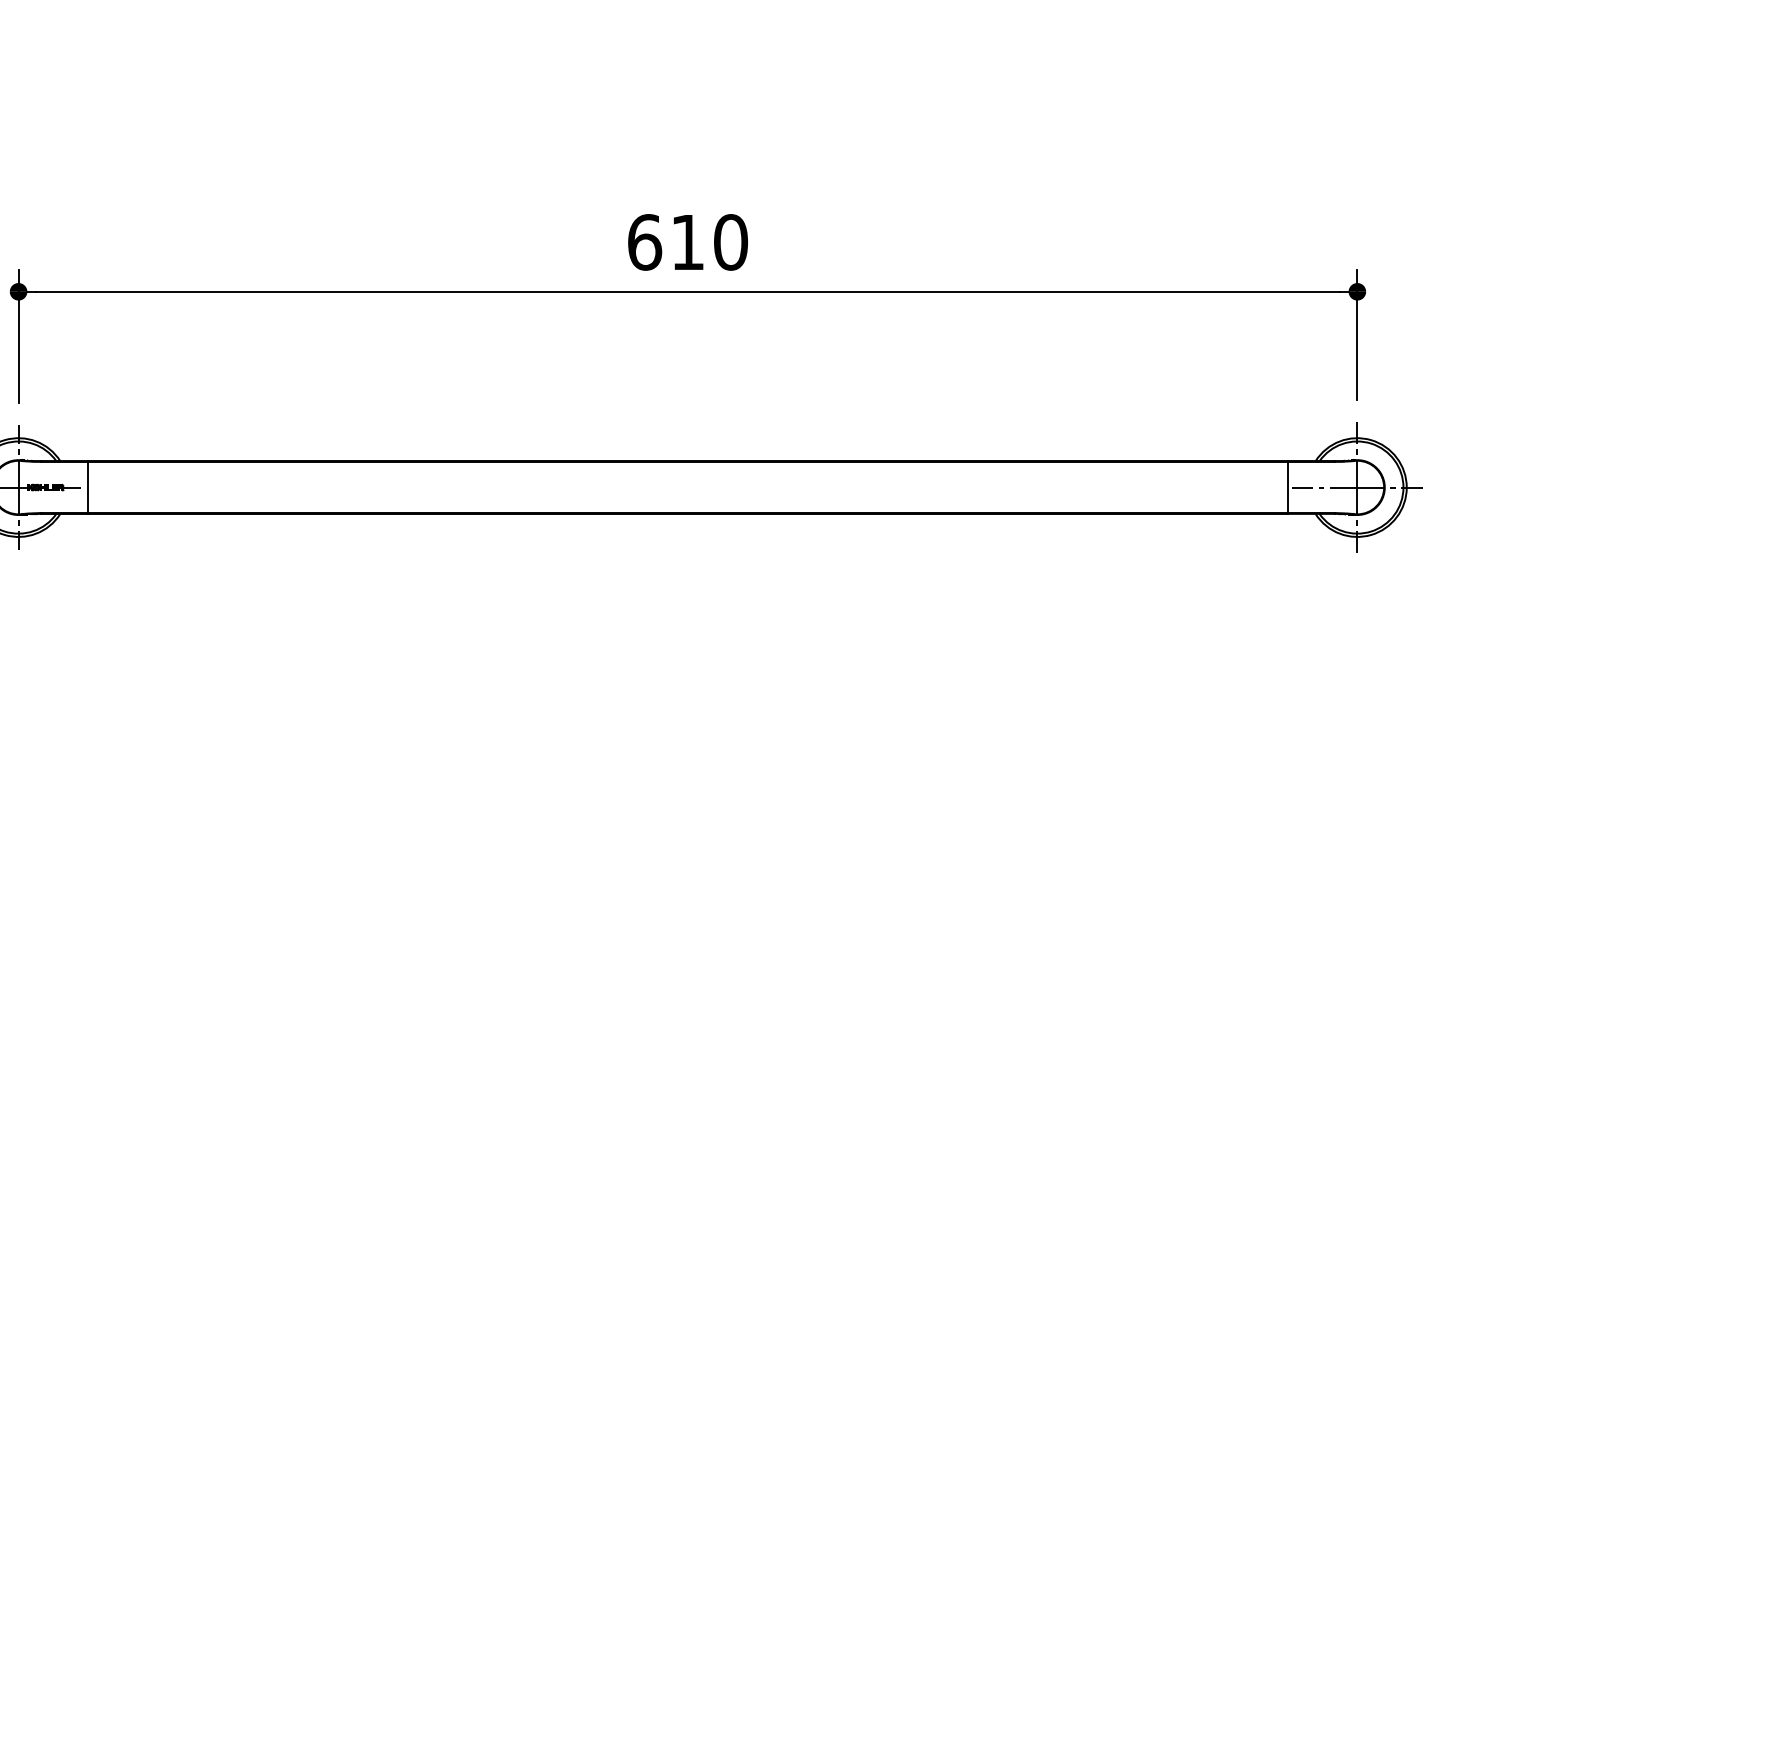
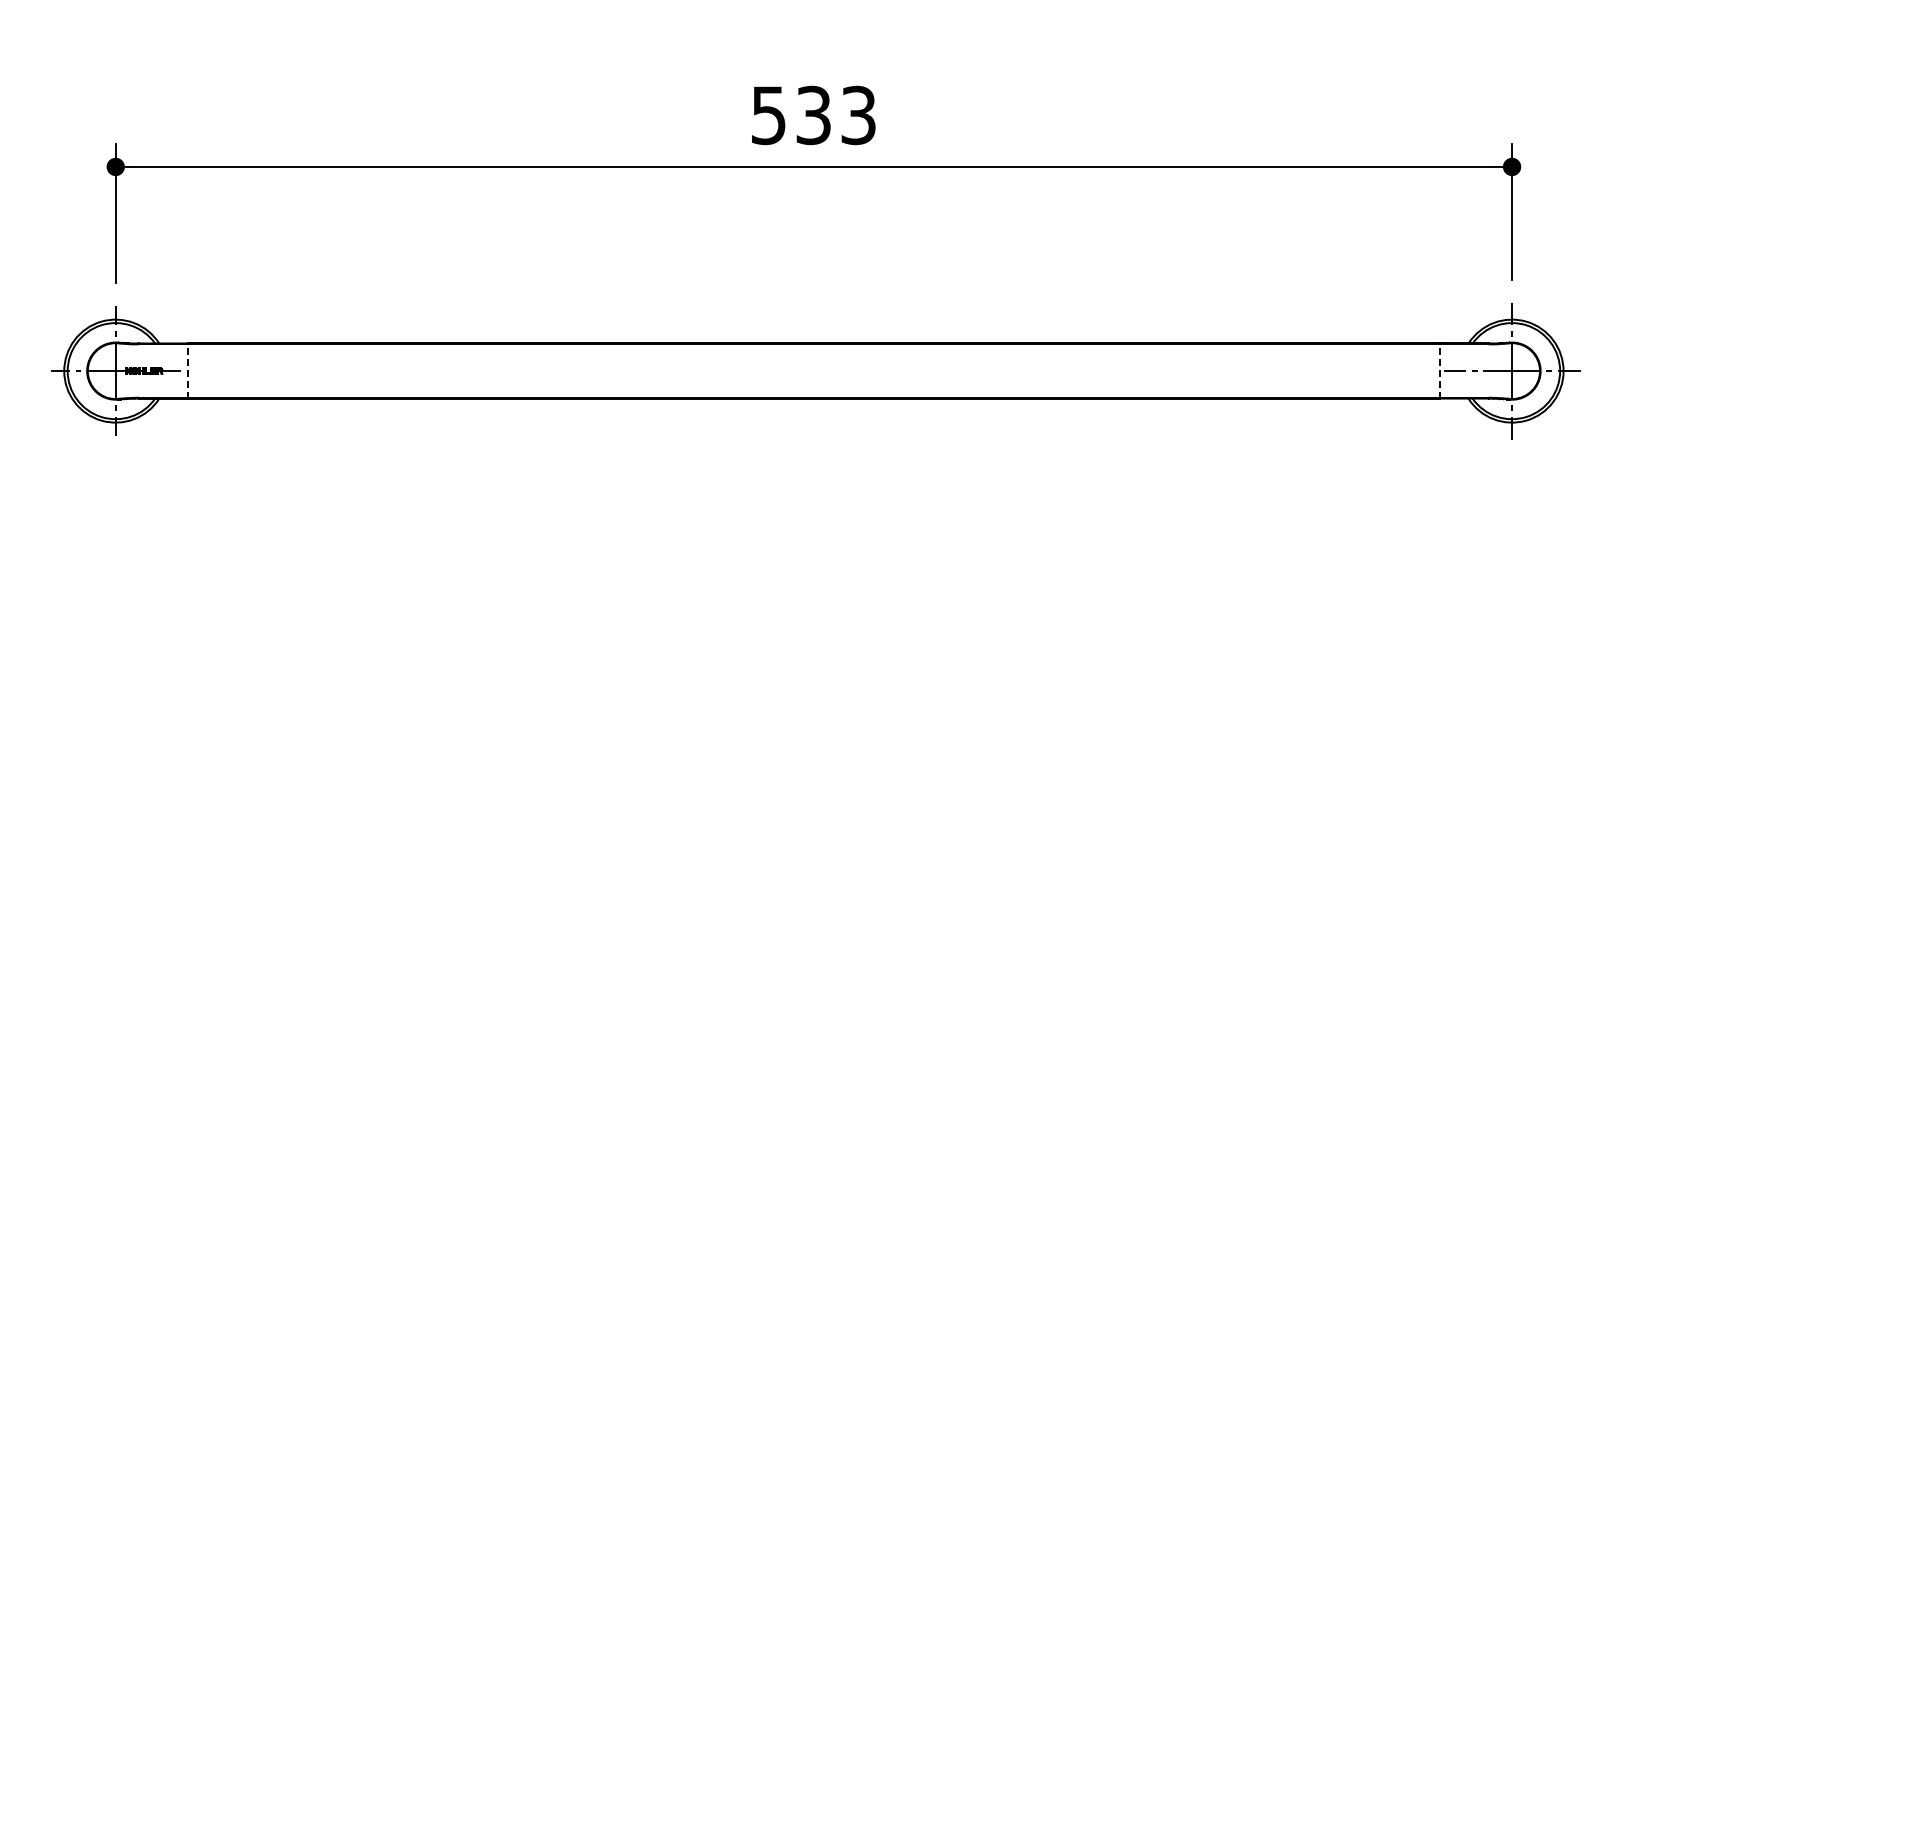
text: (687, 242) -> (813, 115), 610 -> 533
line: (87, 487) -> (187, 371), solid -> dashed
line: (1287, 487) -> (1439, 371), solid -> dashed

